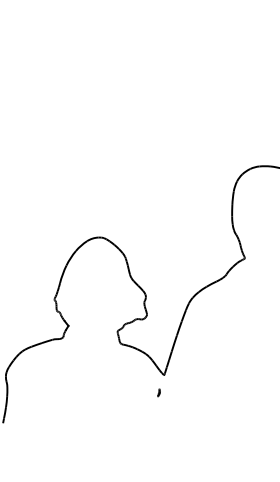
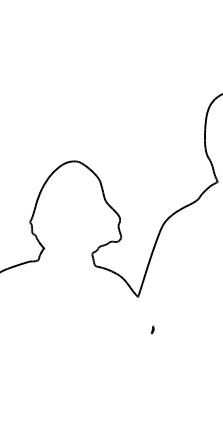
part: (158, 392) -> (152, 329), moved

